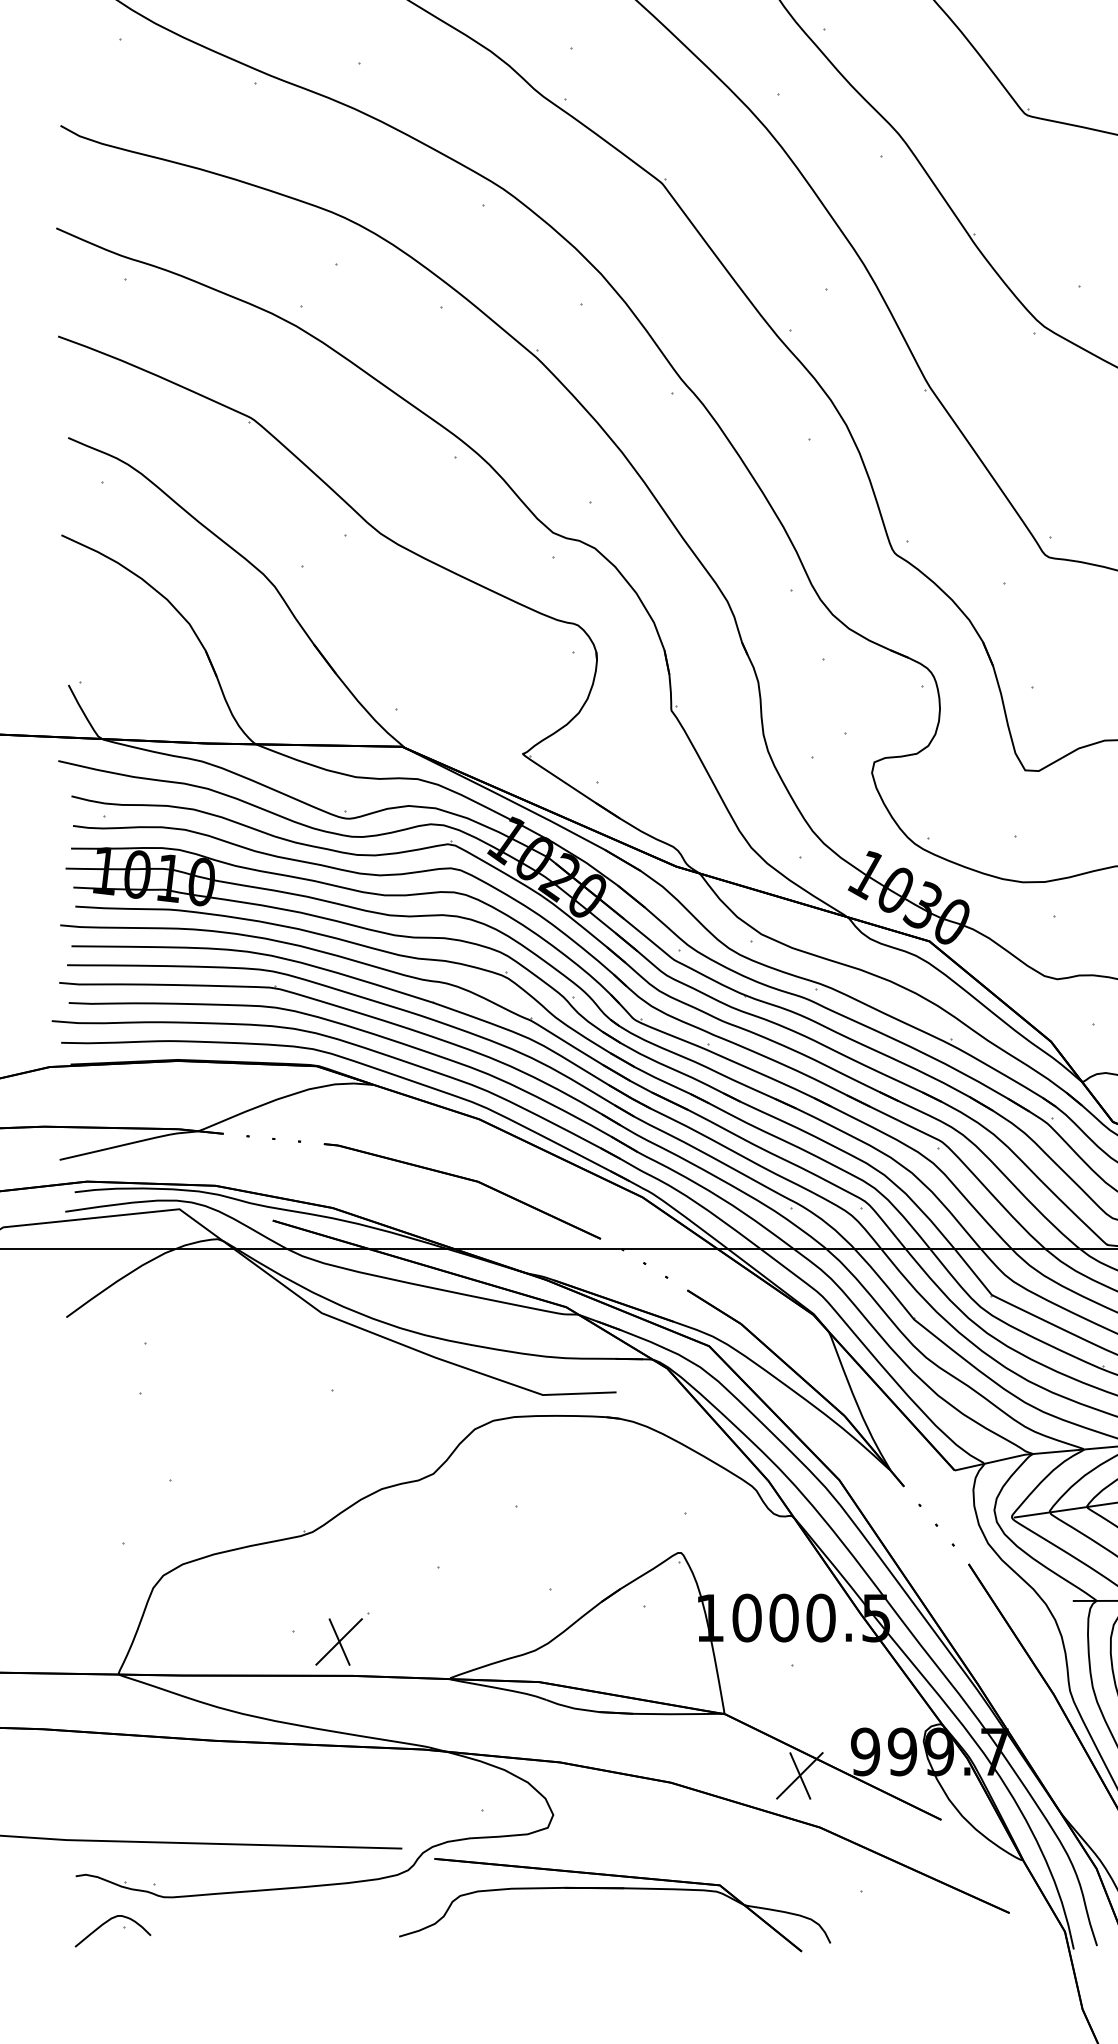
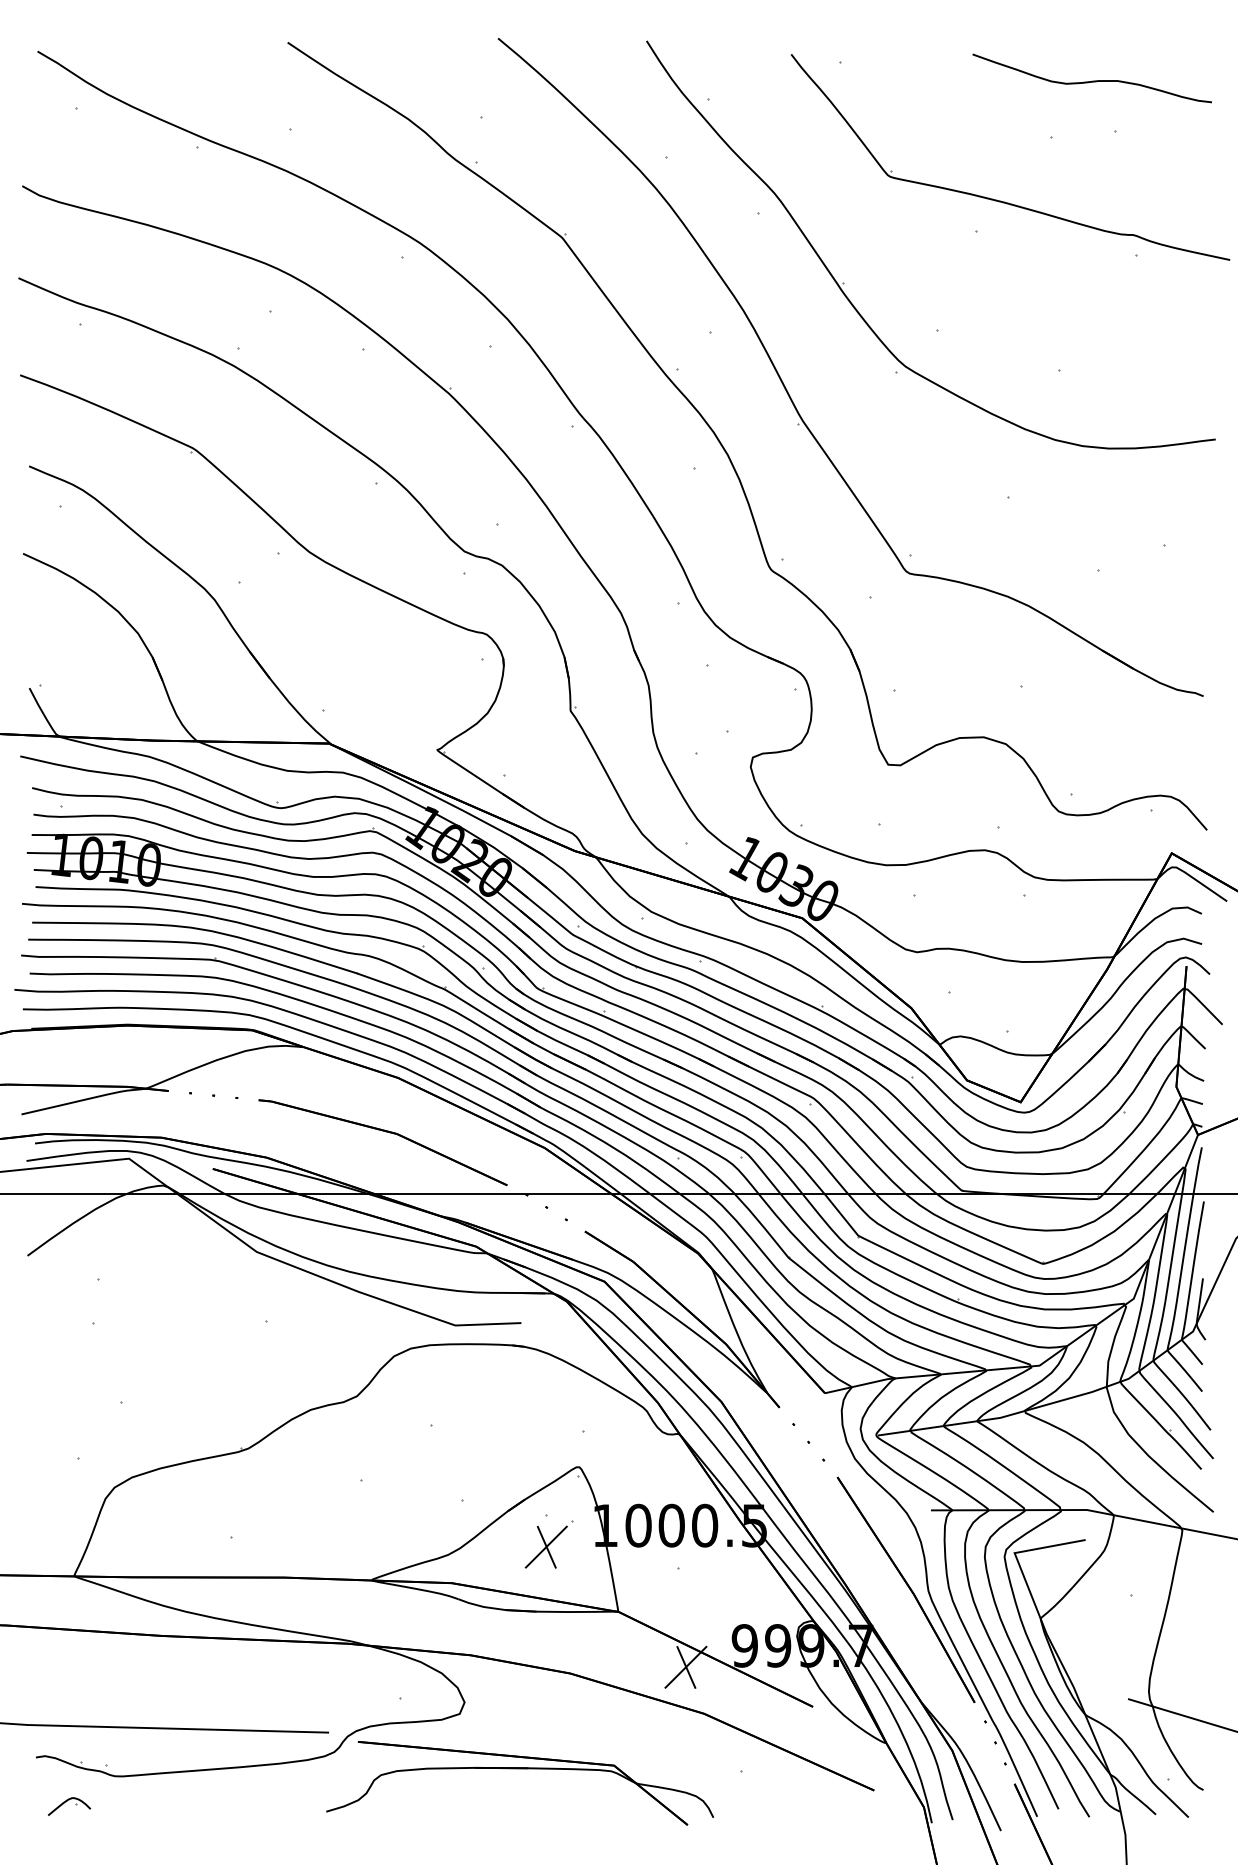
part: (341, 1639) -> (548, 1544), moved
part: (113, 1930) -> (69, 1806), size x0.62

